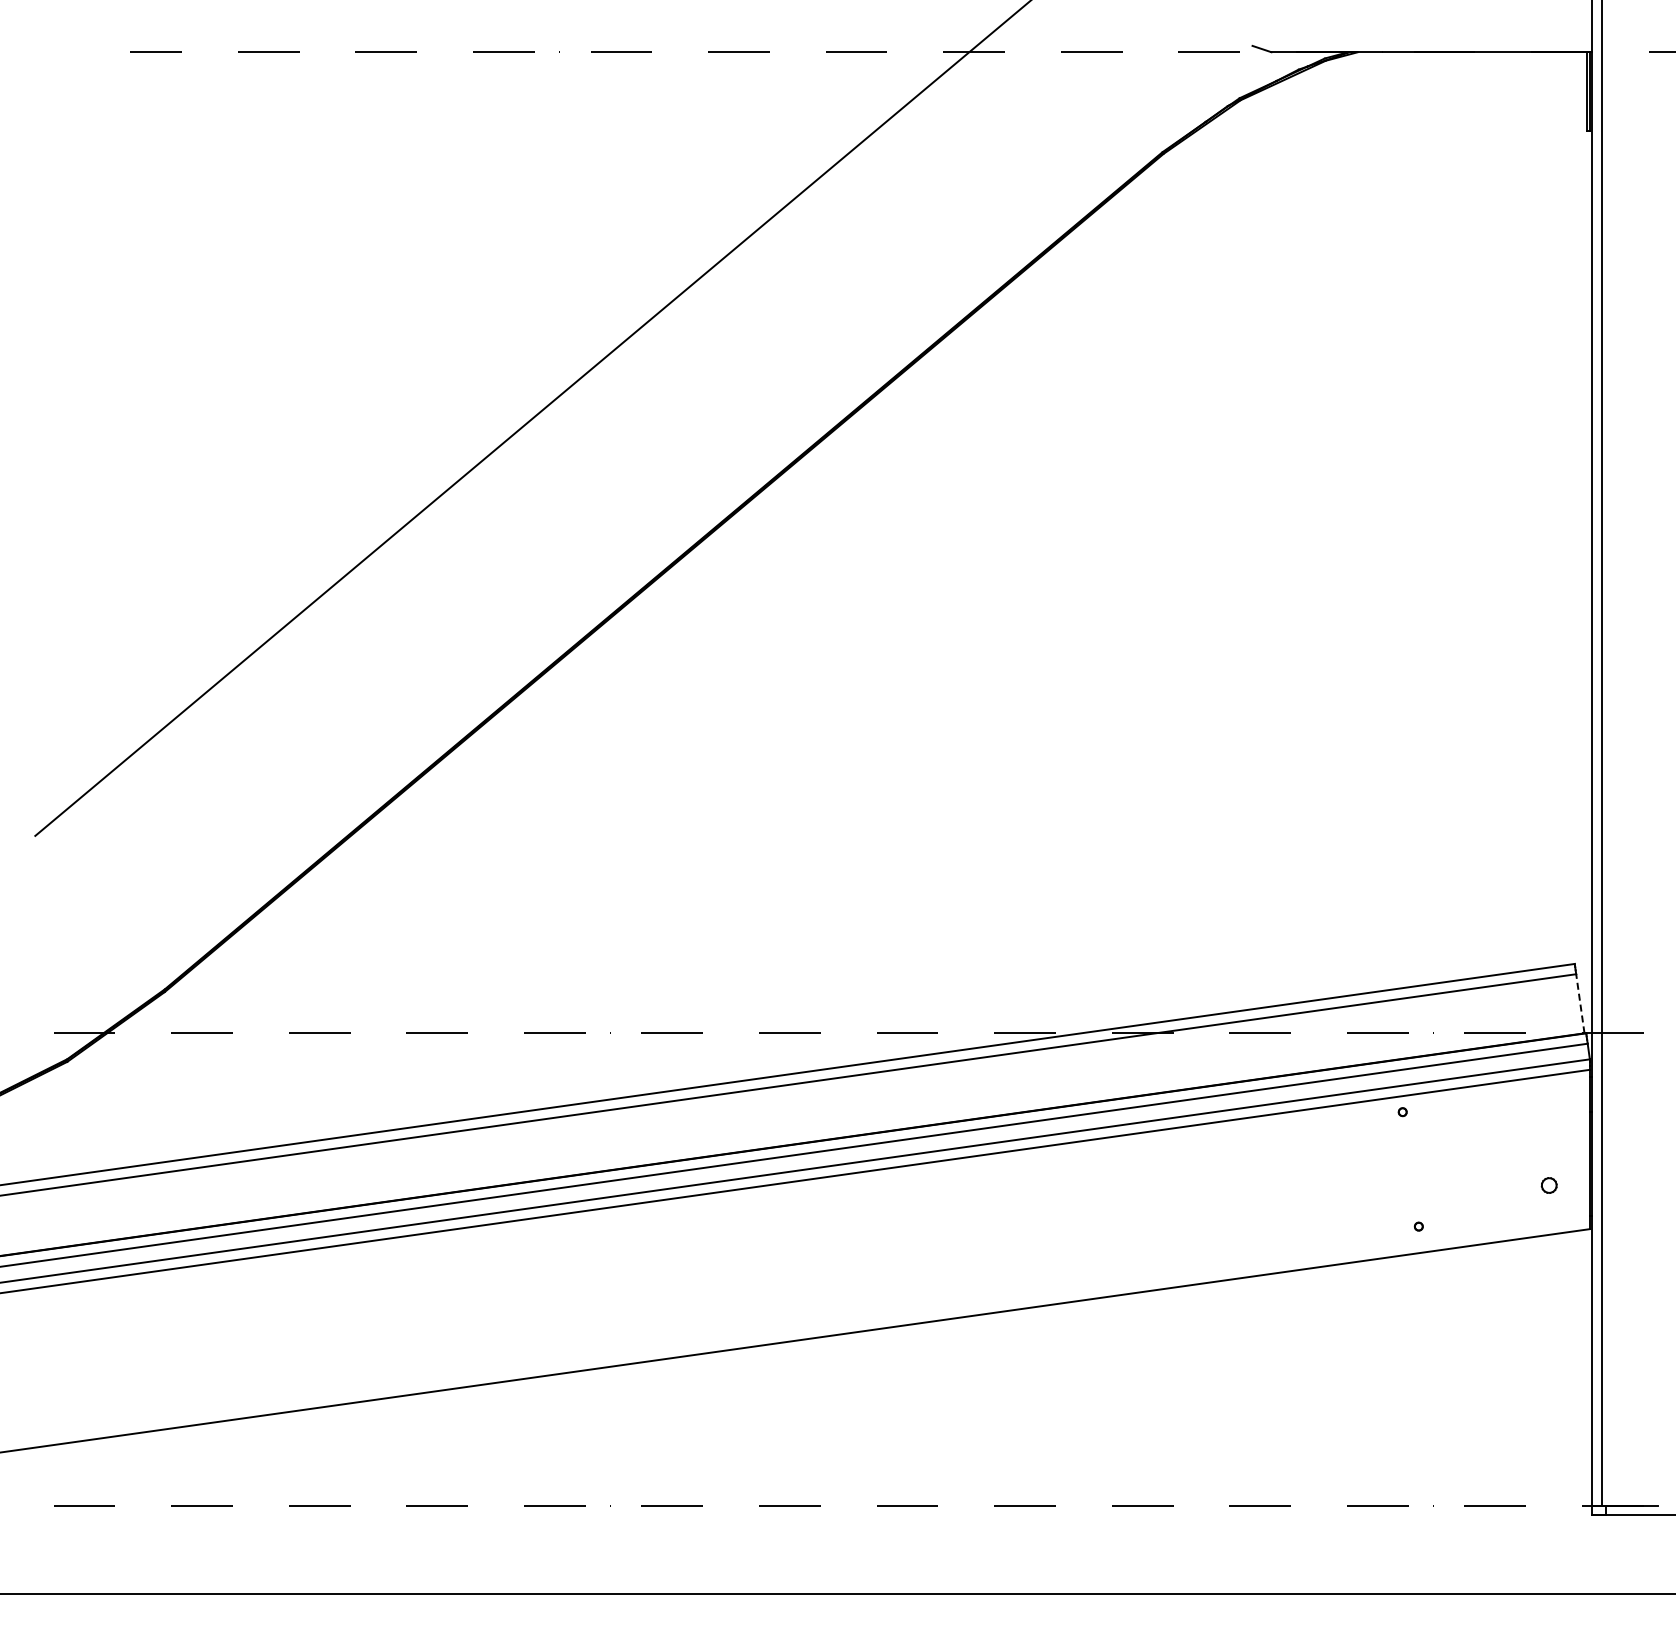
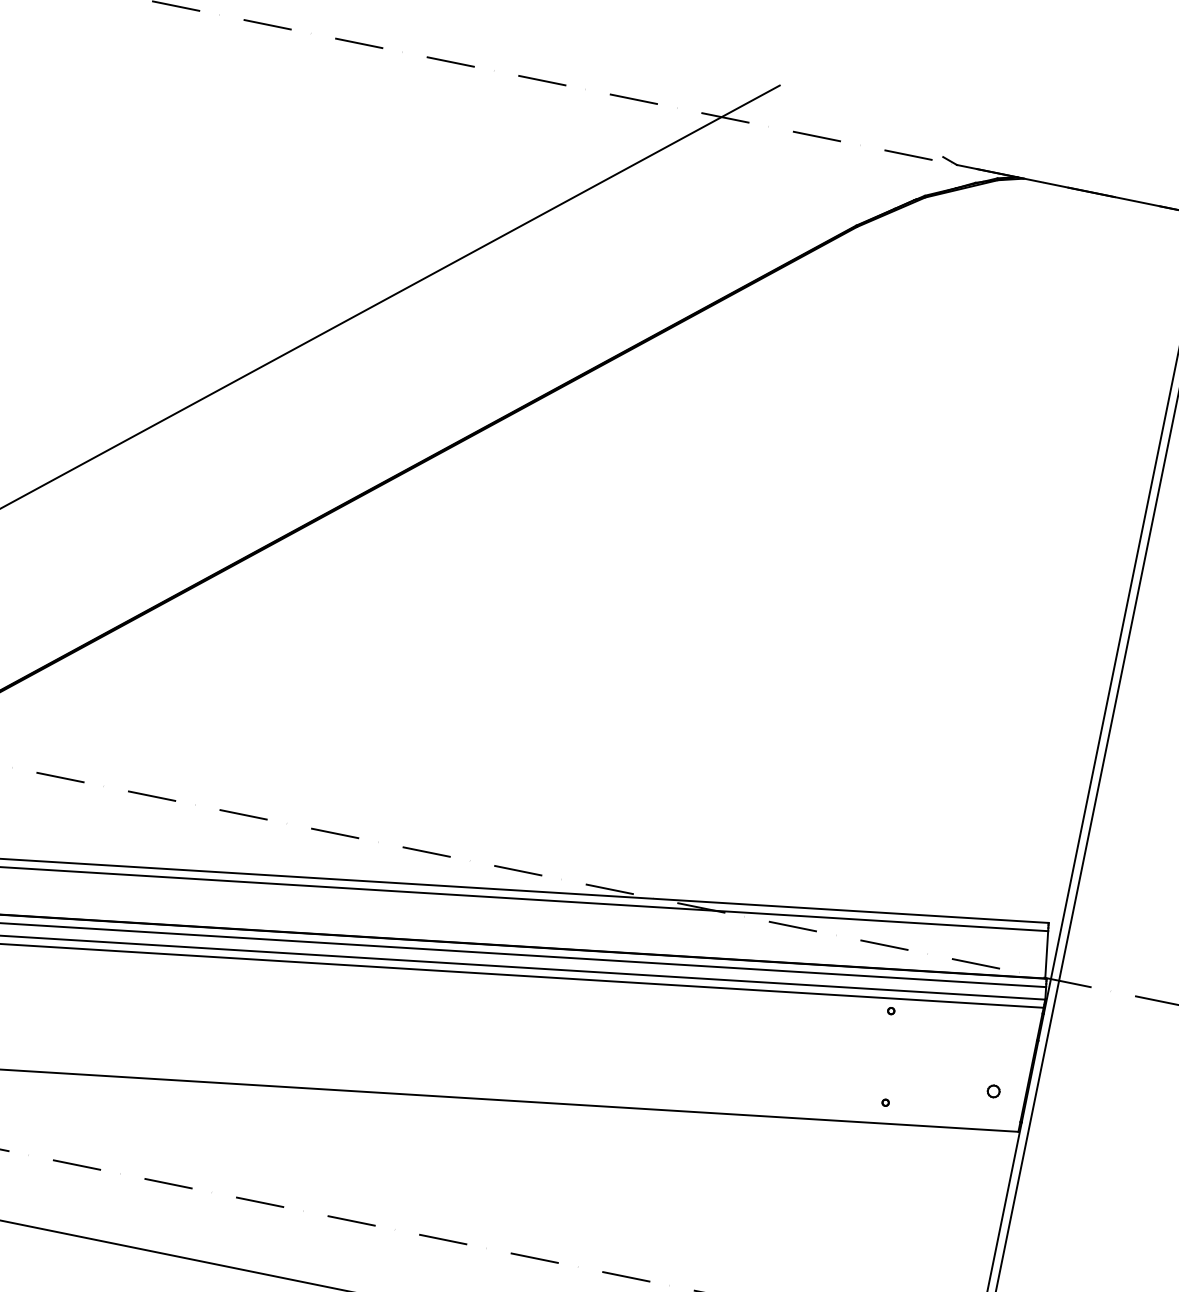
line: (1580, 1003) -> (1046, 954), dashed -> solid

